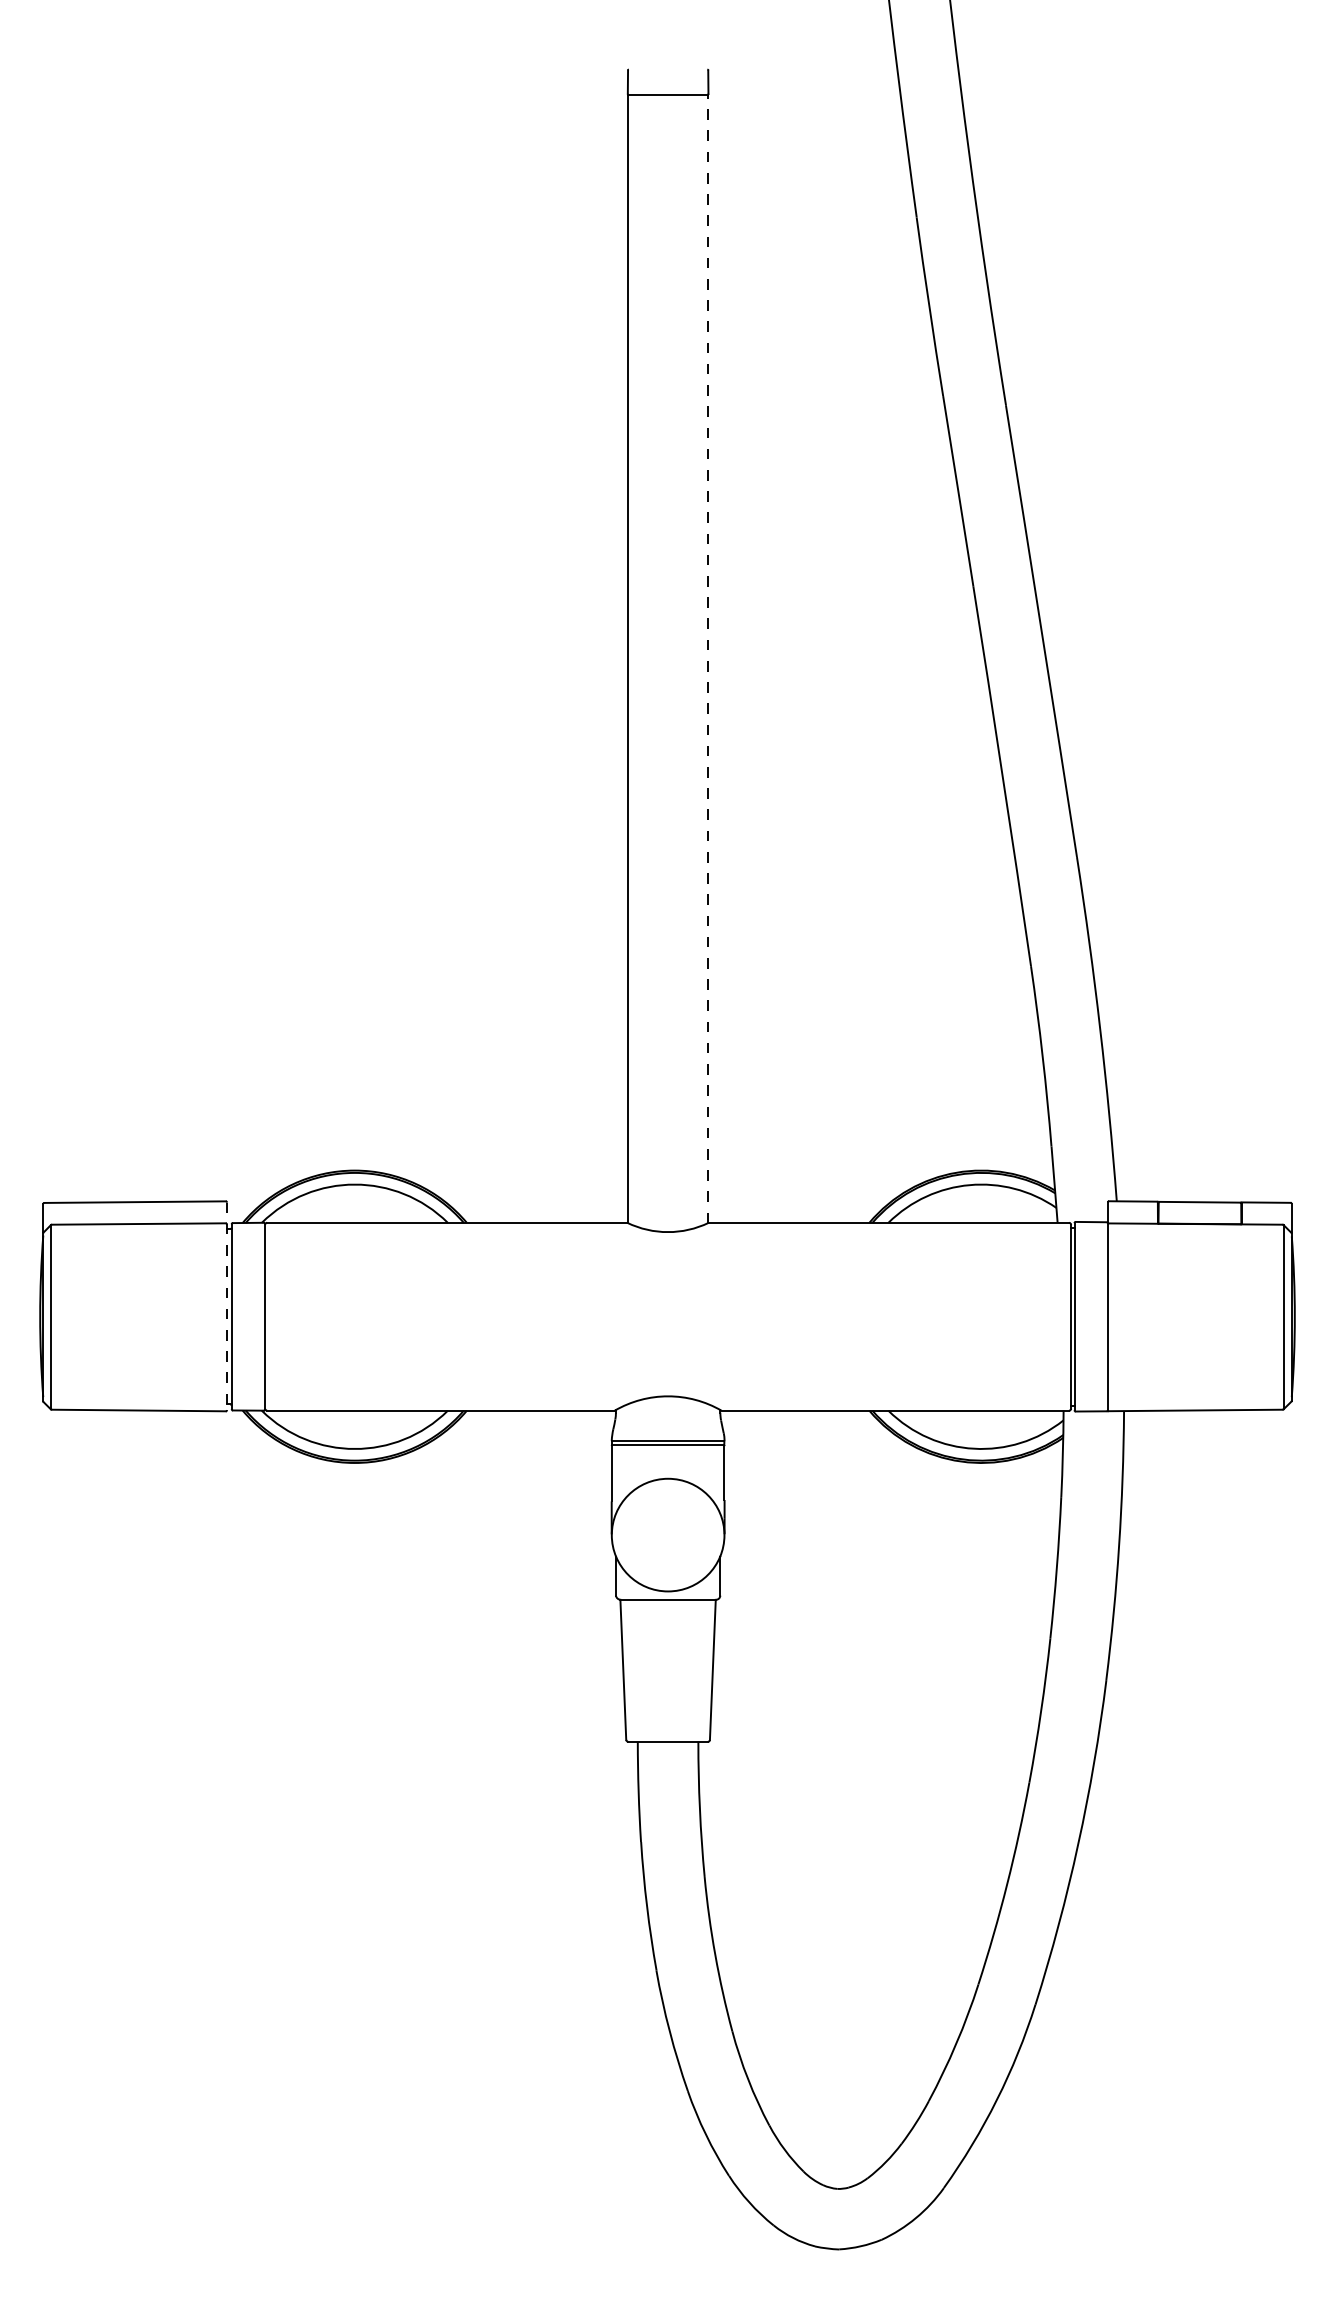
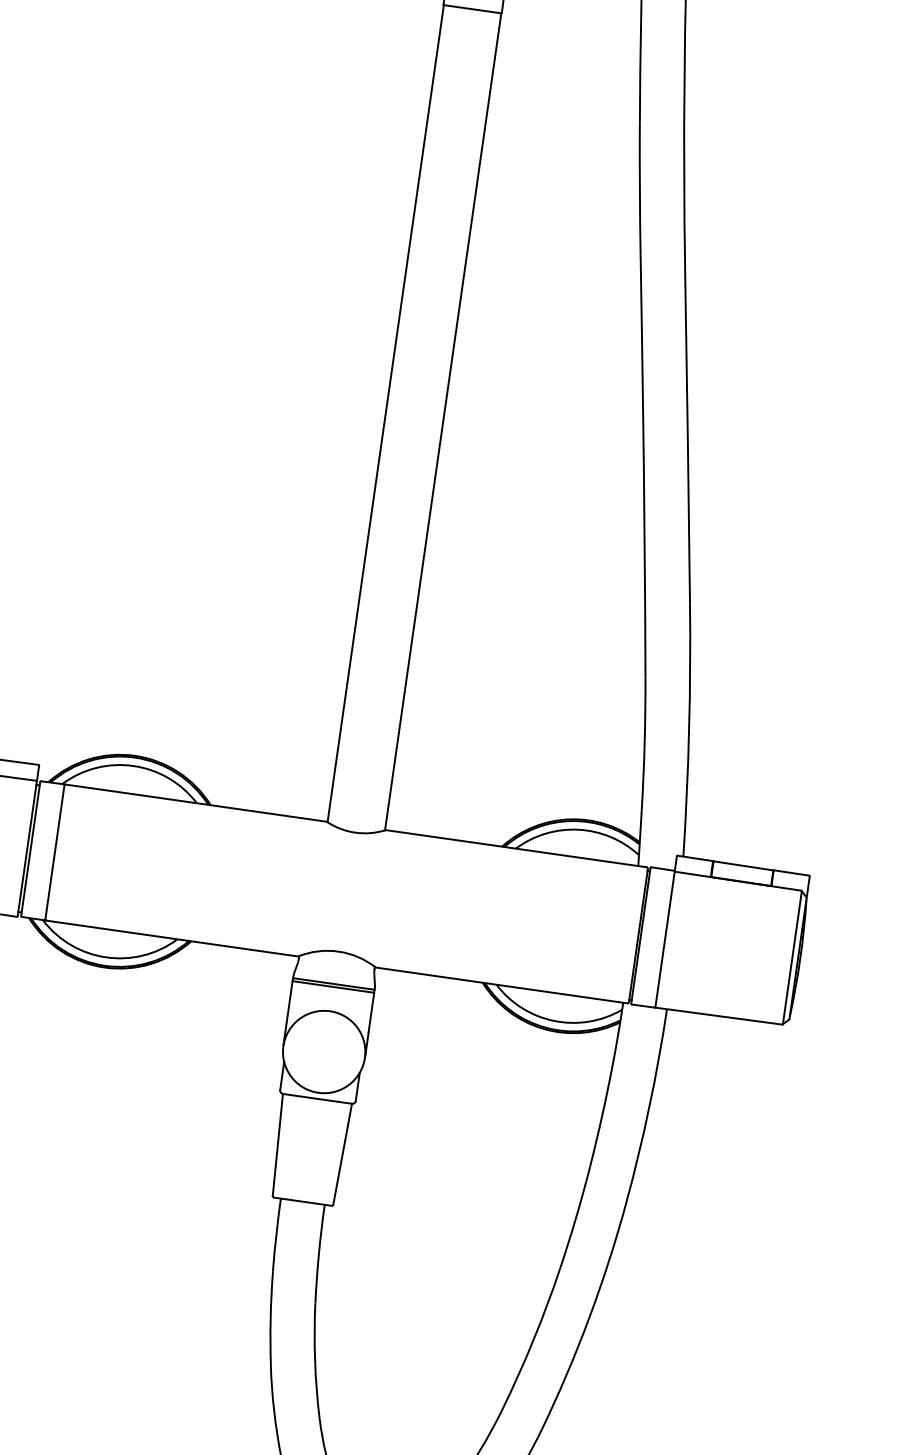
line: (707, 658) -> (442, 421), dashed -> solid
line: (227, 1306) -> (28, 841), dashed -> solid

